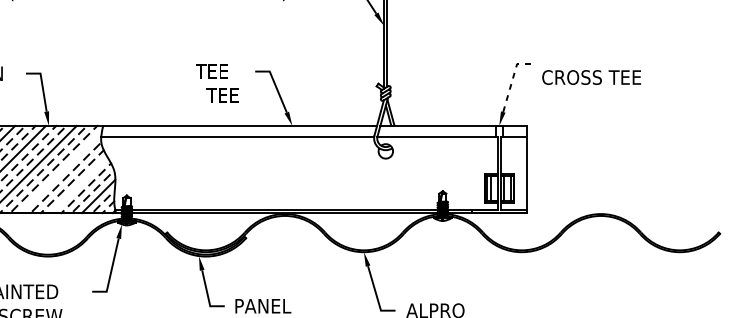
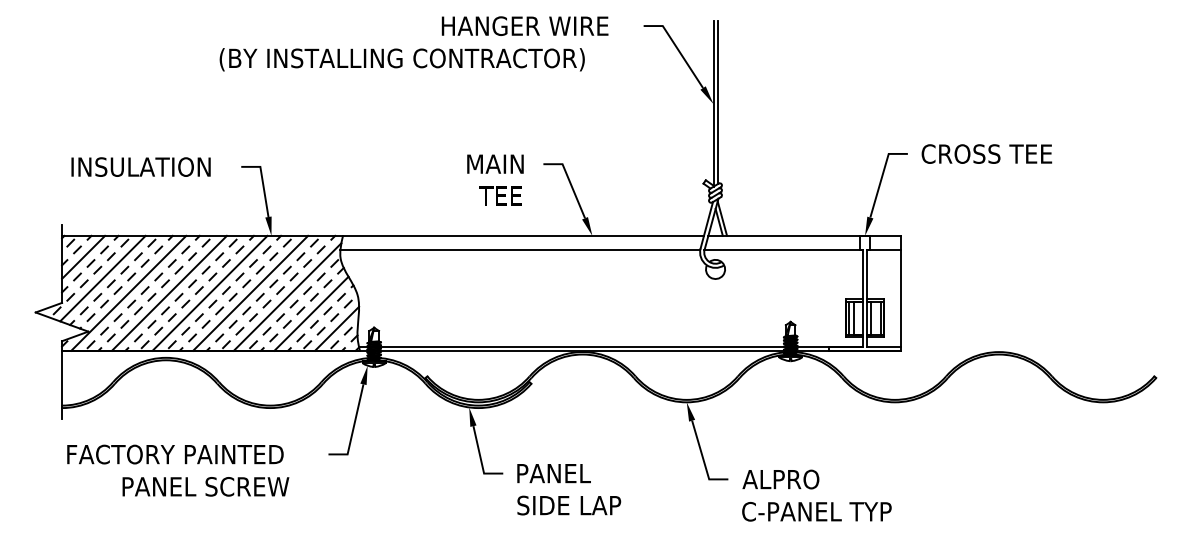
text: (218, 71) -> (494, 163), TEE -> MAIN
text: (591, 77) -> (986, 153), moved
line: (512, 80) -> (882, 175), dashed -> solid
line: (61, 171) -> (287, 296), added
line: (79, 184) -> (311, 313), added

